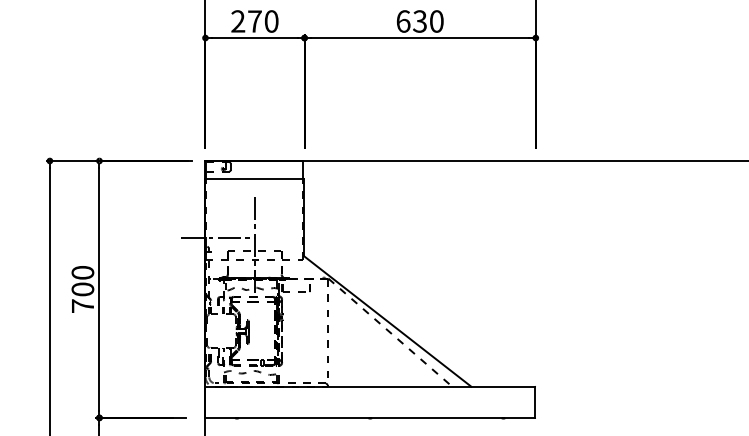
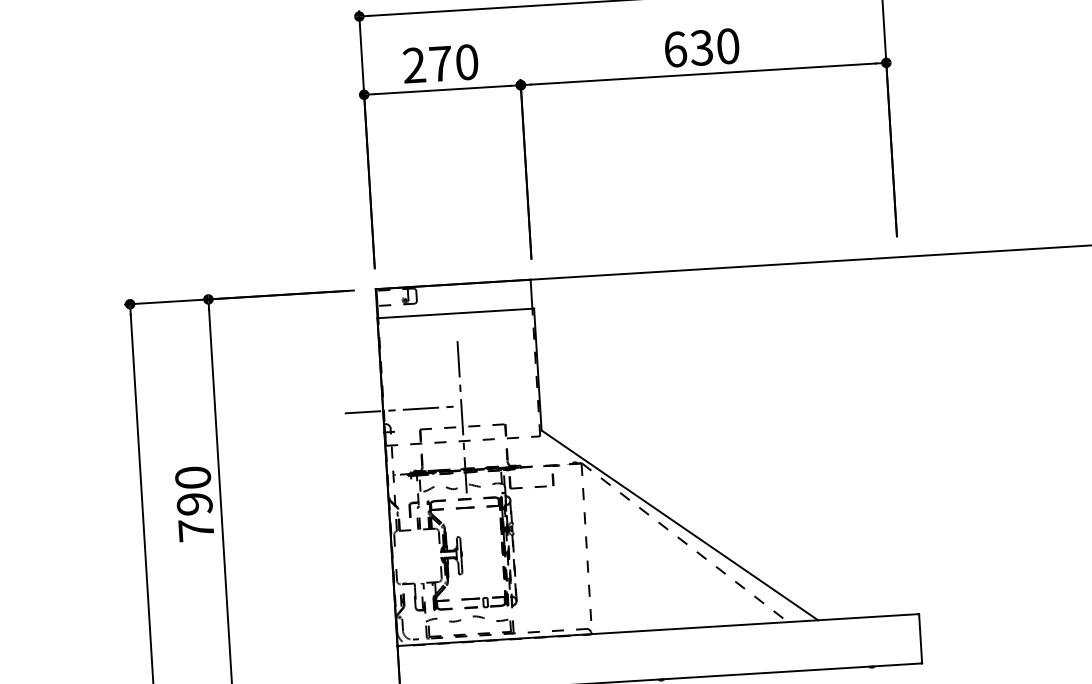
text: (82, 289) -> (194, 504), 700 -> 790

